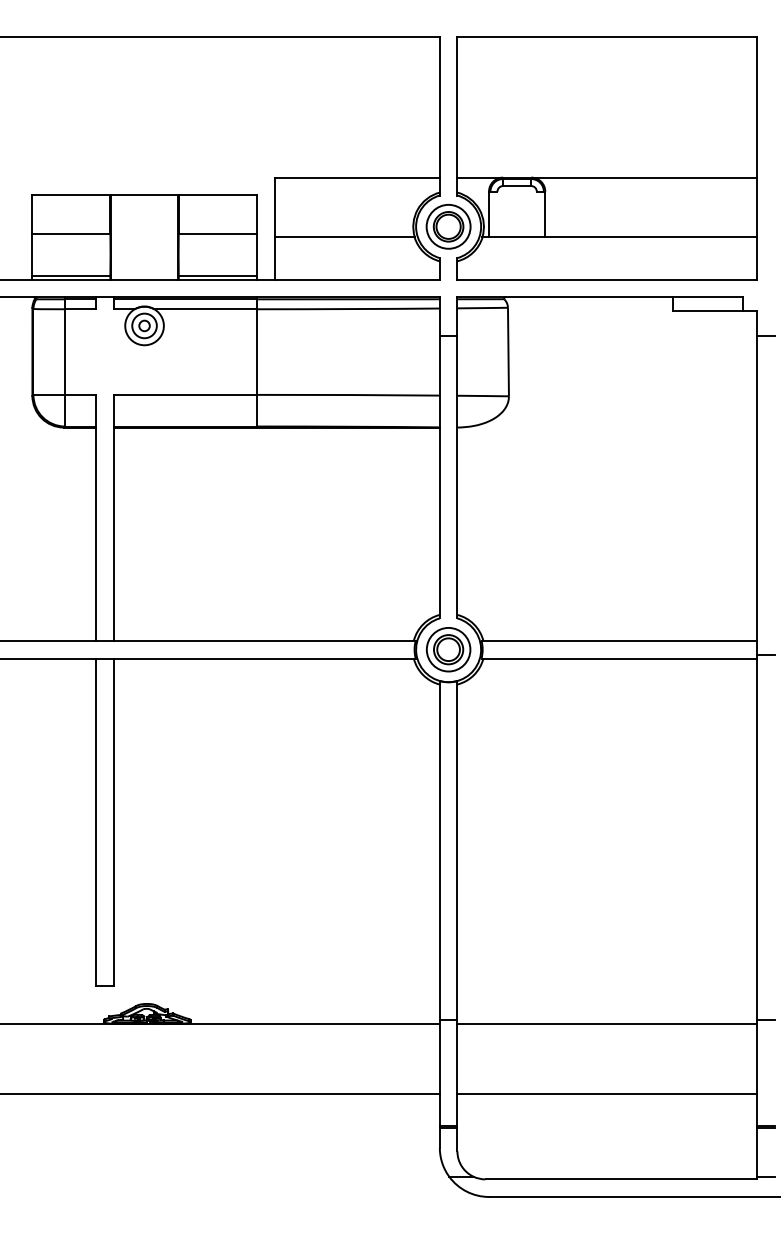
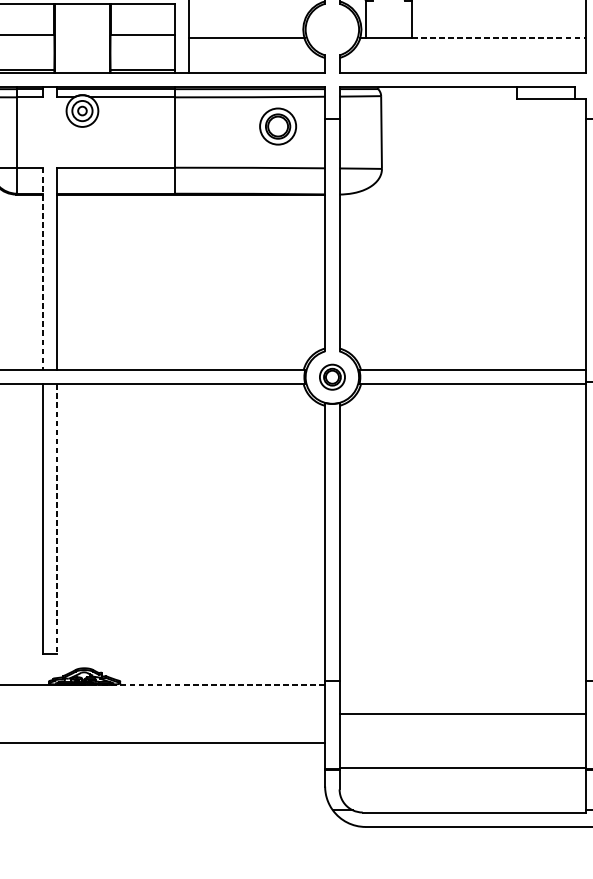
part: (448, 226) -> (278, 126), moved
line: (651, 237) -> (499, 38), solid -> dashed
line: (95, 518) -> (42, 269), solid -> dashed
part: (448, 649) -> (332, 376), size x0.7
line: (113, 822) -> (56, 519), solid -> dashed
line: (302, 1023) -> (212, 684), solid -> dashed
line: (607, 1023) -> (462, 713), moved
line: (607, 1094) -> (462, 768), moved

